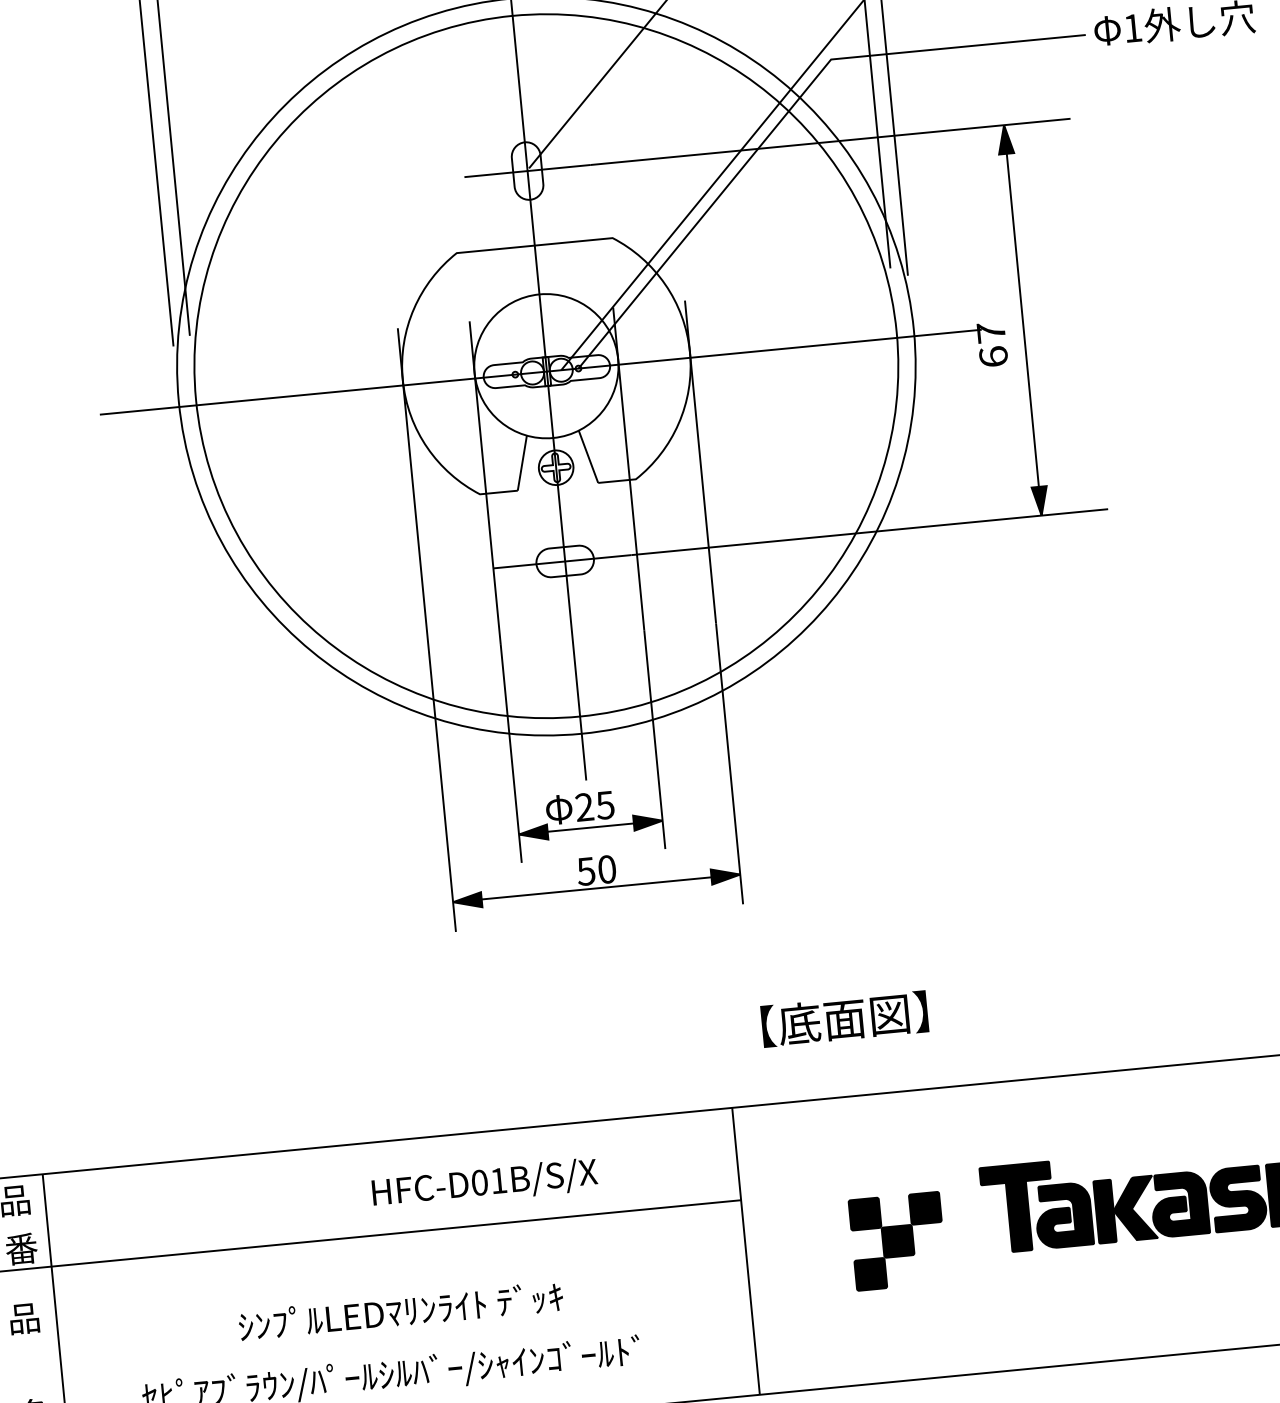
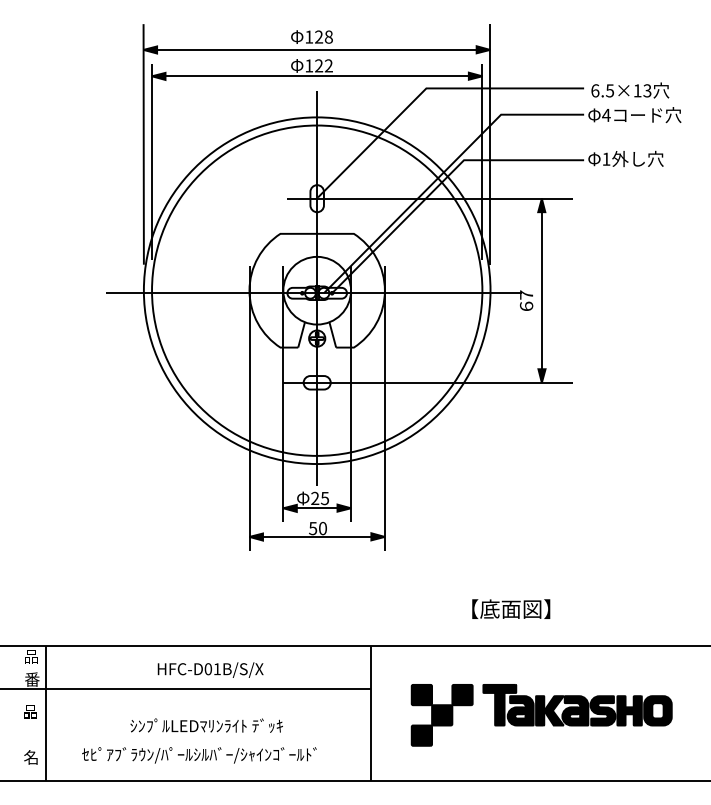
text: (845, 1017) -> (511, 608), moved
text: (484, 1182) -> (210, 669), moved
part: (896, 1241) -> (441, 715), size x1.43

